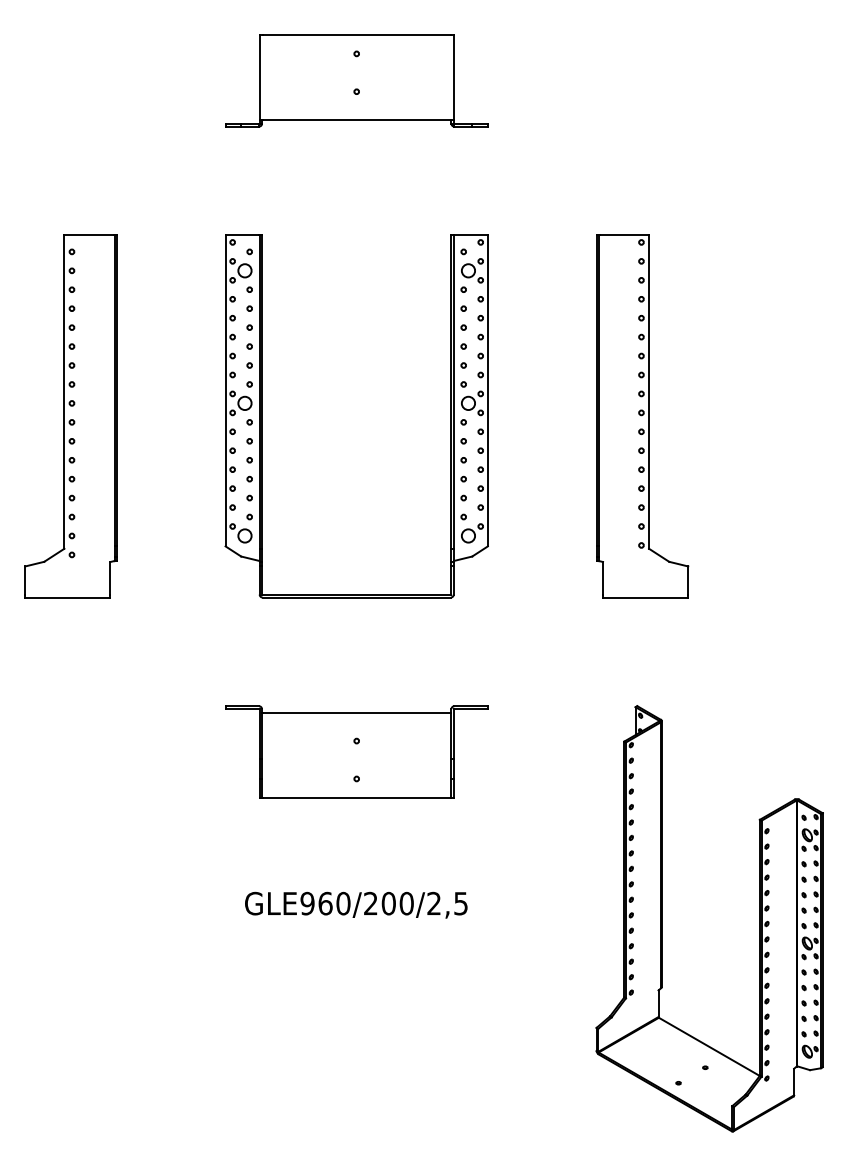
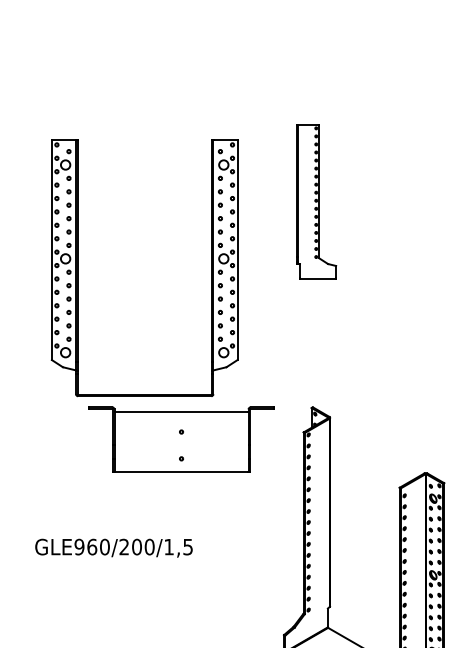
part: (262, 416) -> (78, 268), moved
part: (642, 416) -> (316, 202), size x0.6
part: (356, 751) -> (181, 439), moved
text: (433, 902) -> (168, 546), GLE960/200/2,5 -> GLE960/200/1,5

